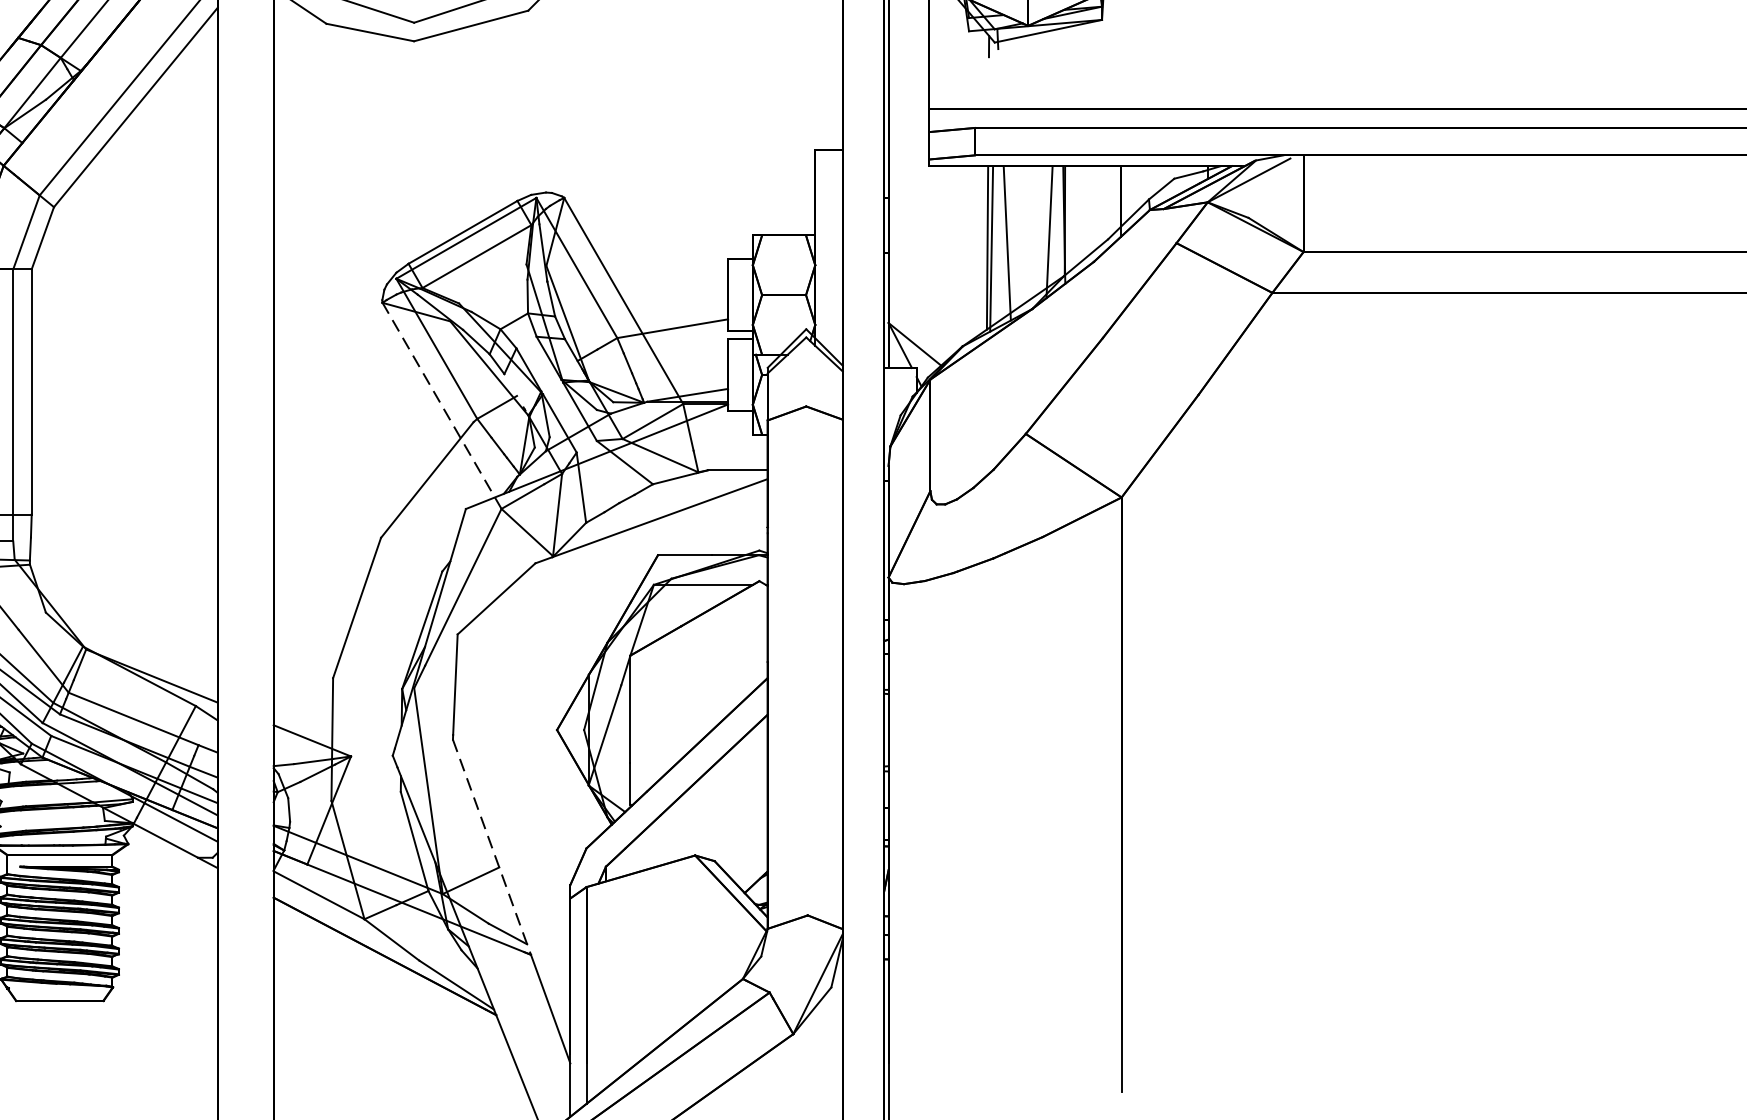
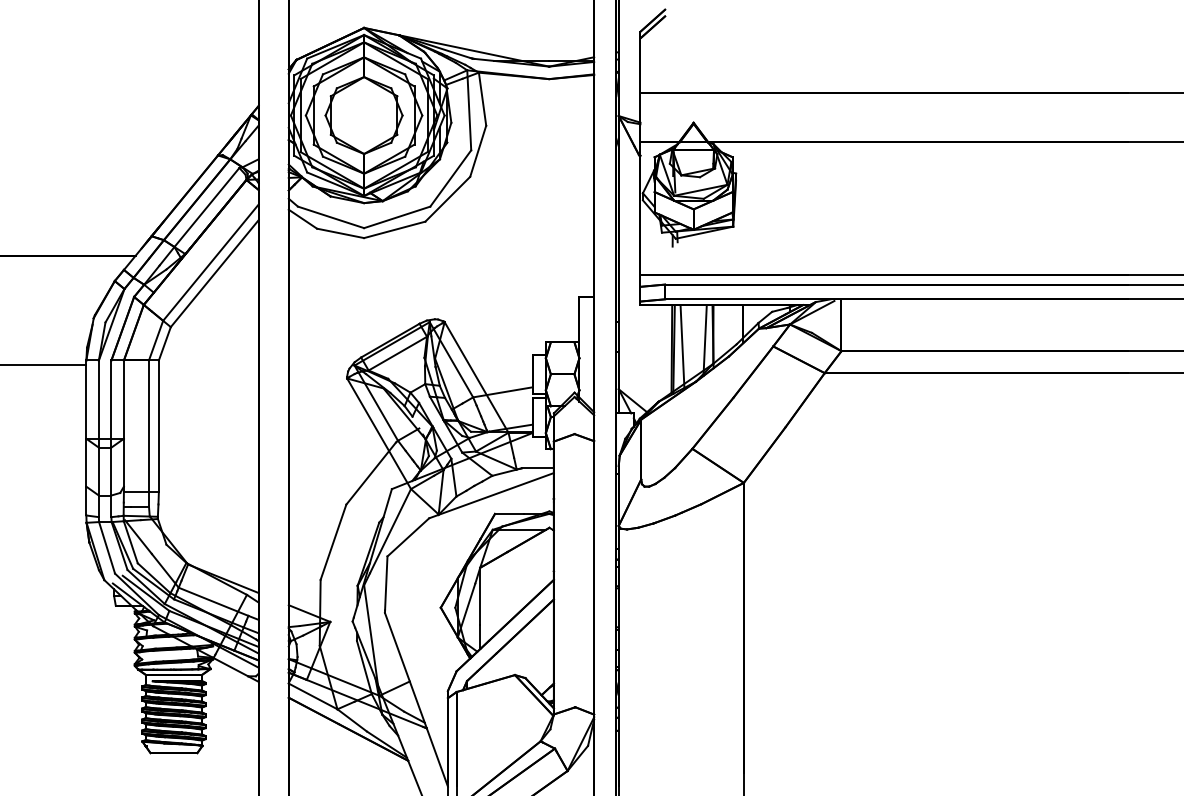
line: (442, 405) -> (379, 433), dashed -> solid
line: (493, 848) -> (406, 671), dashed -> solid

